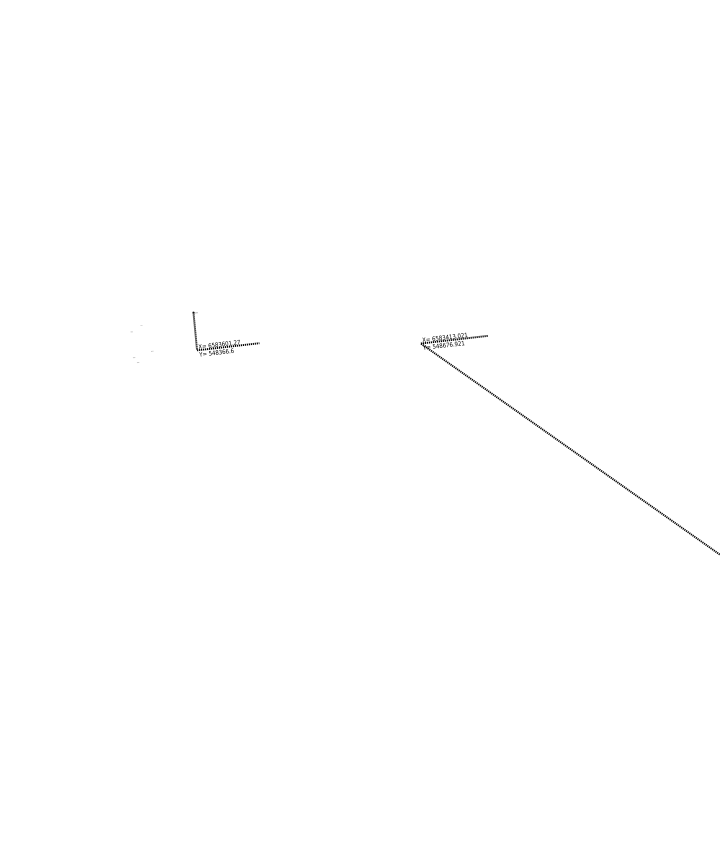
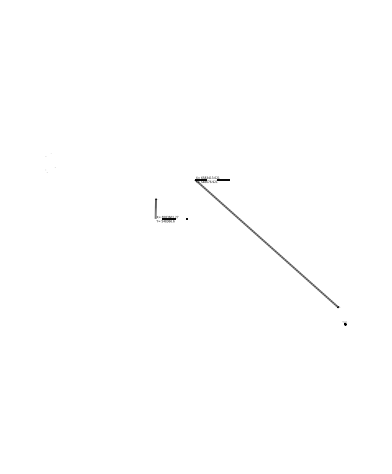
part: (223, 331) -> (170, 210), moved

